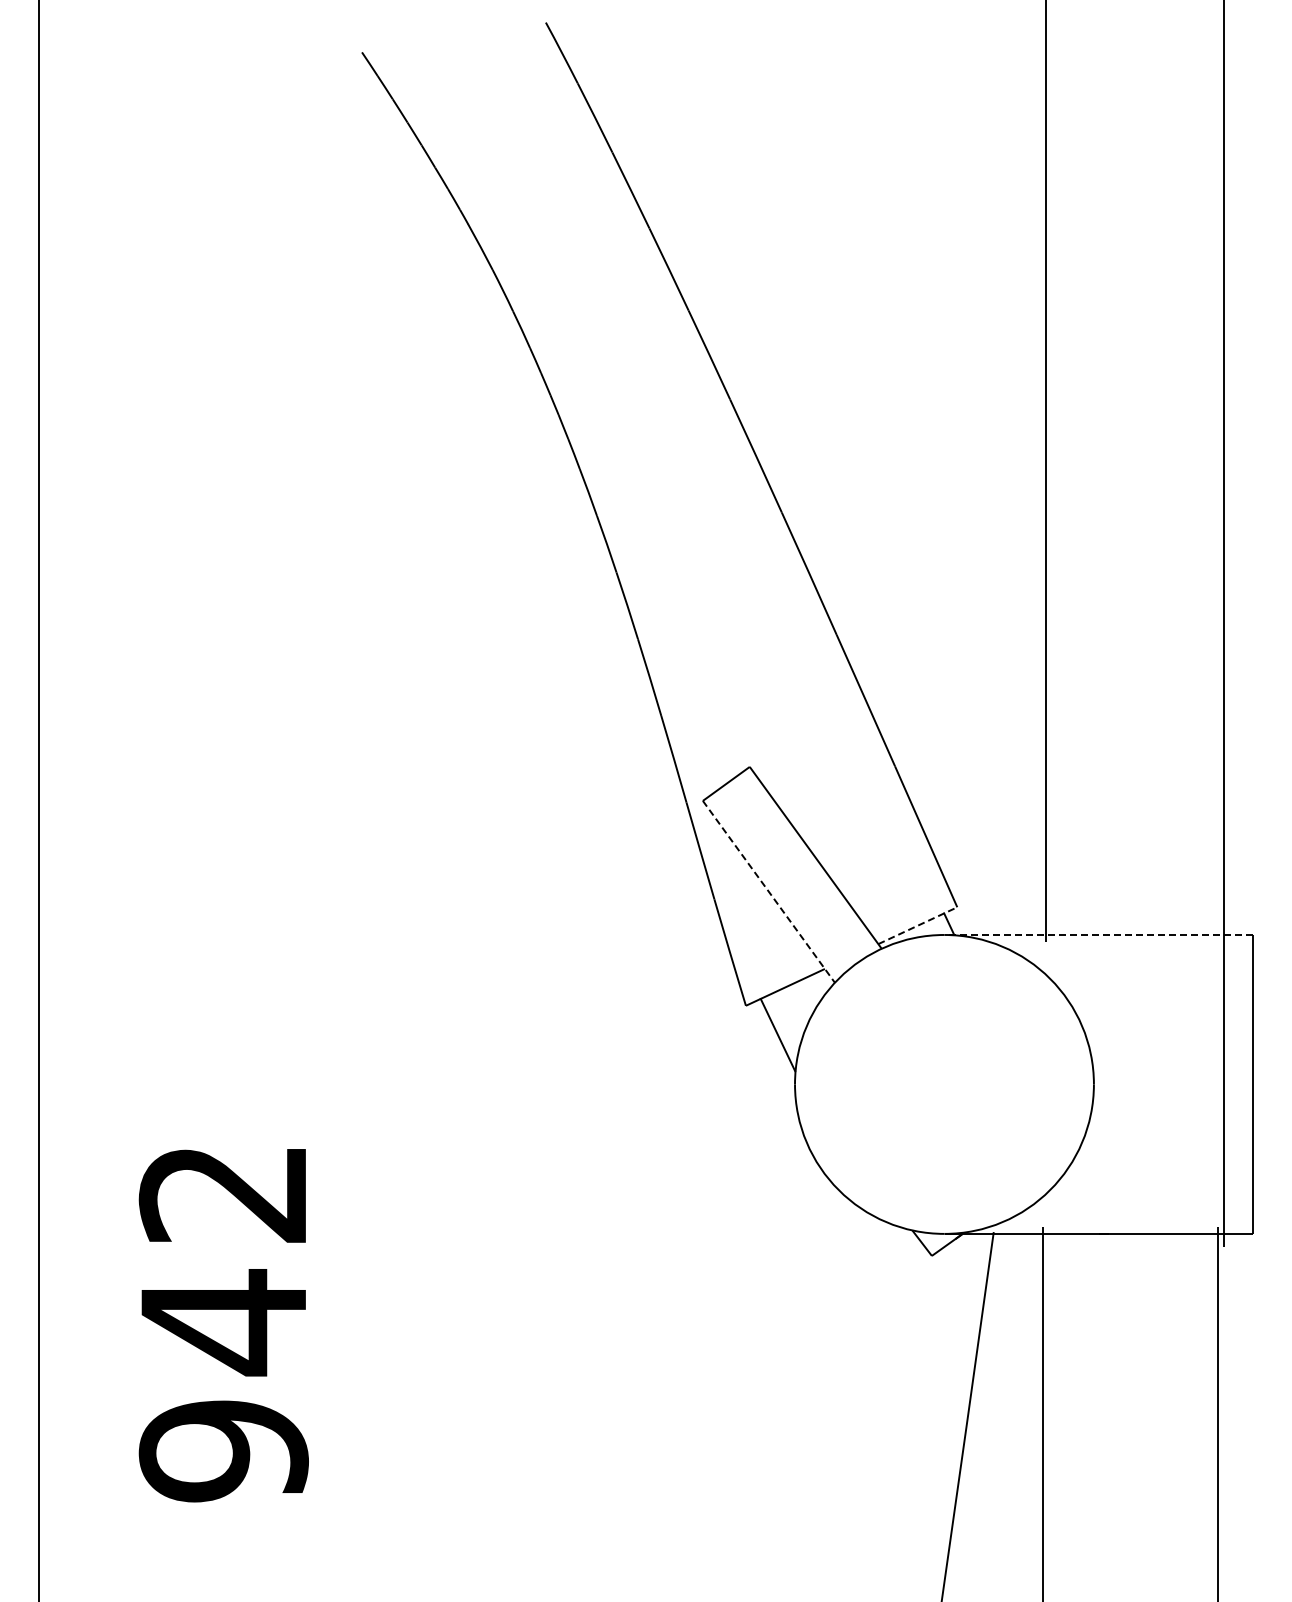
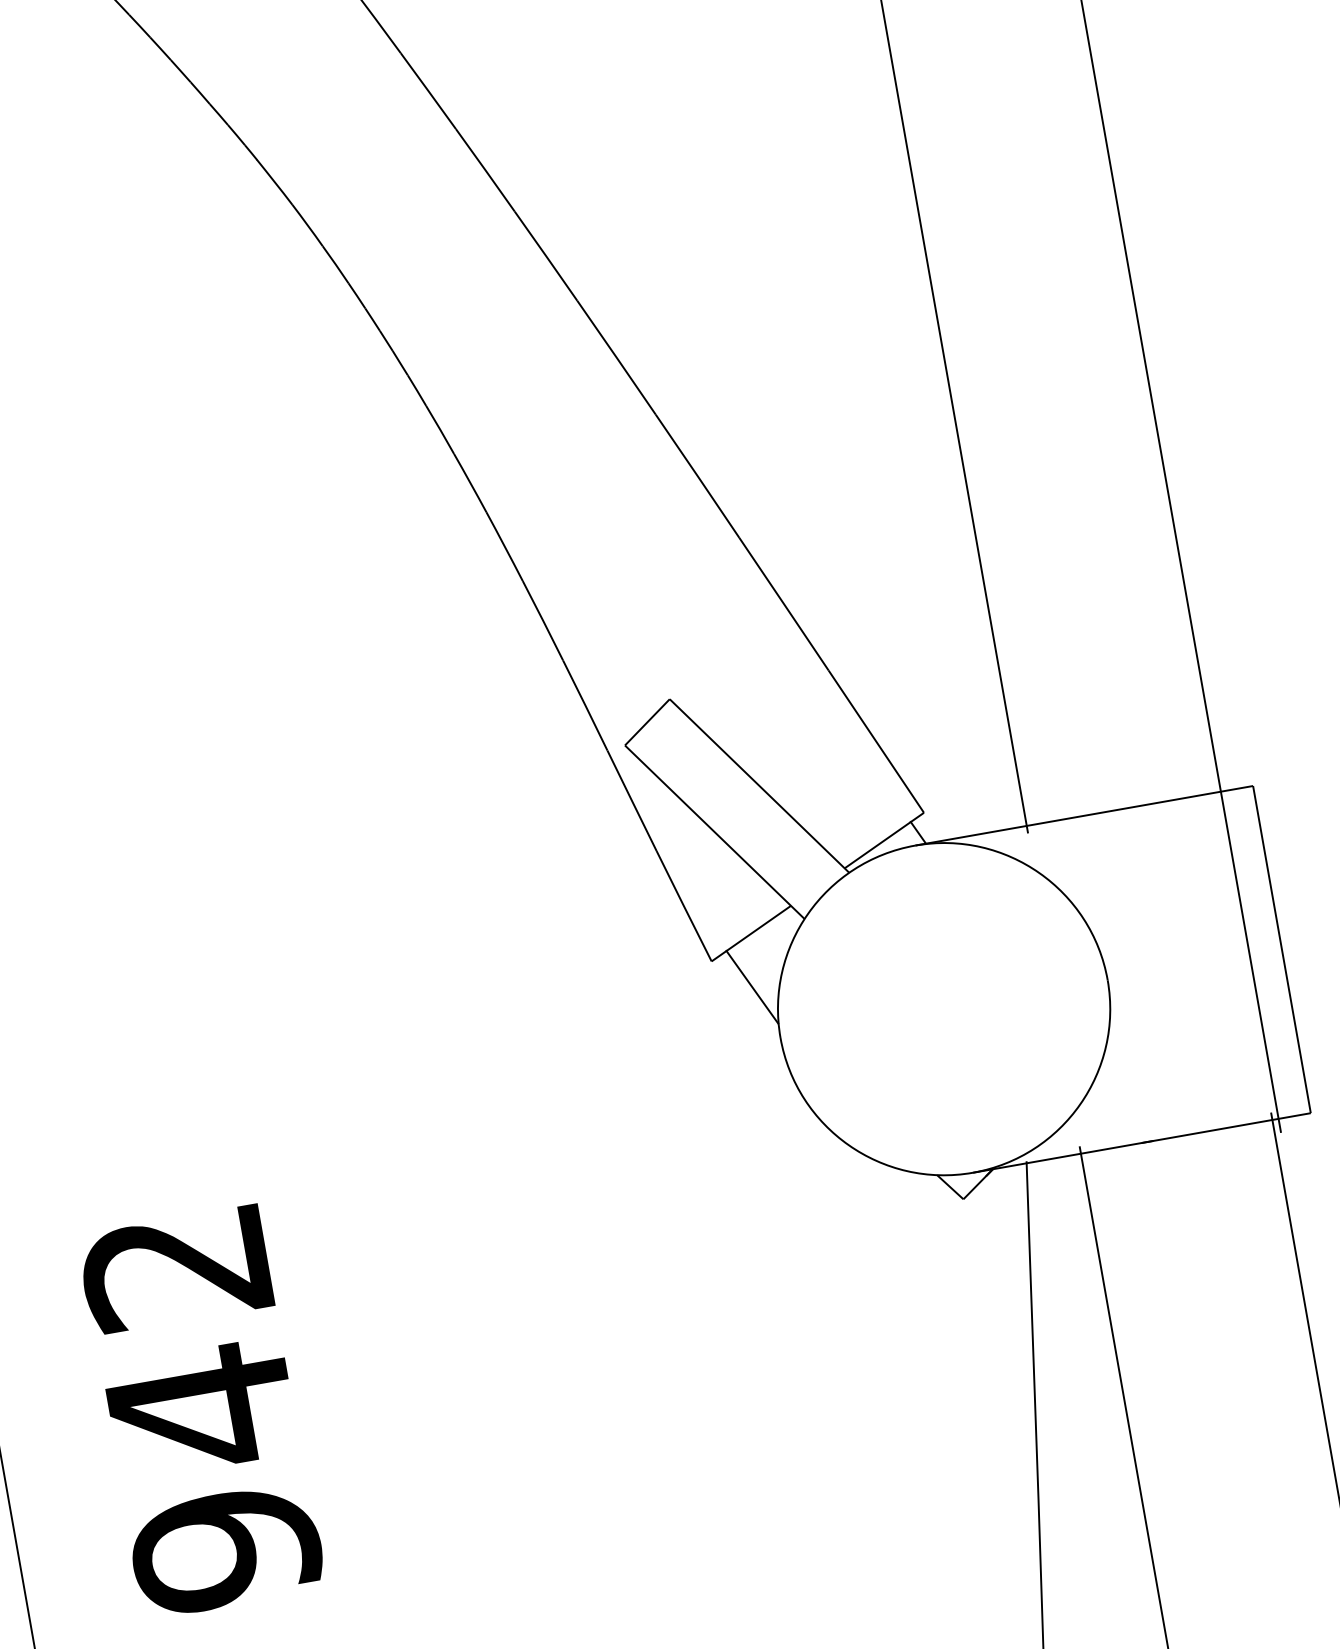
line: (769, 892) -> (715, 832), dashed -> solid
line: (917, 925) -> (883, 840), dashed -> solid
line: (1098, 934) -> (1083, 815), dashed -> solid

